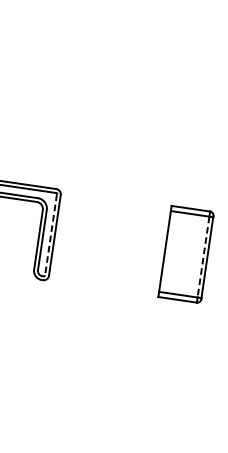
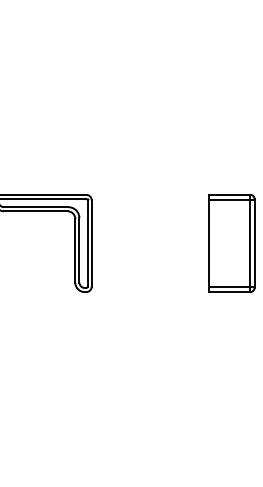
line: (50, 234) -> (87, 243), dashed -> solid
line: (203, 257) -> (250, 243), dashed -> solid

